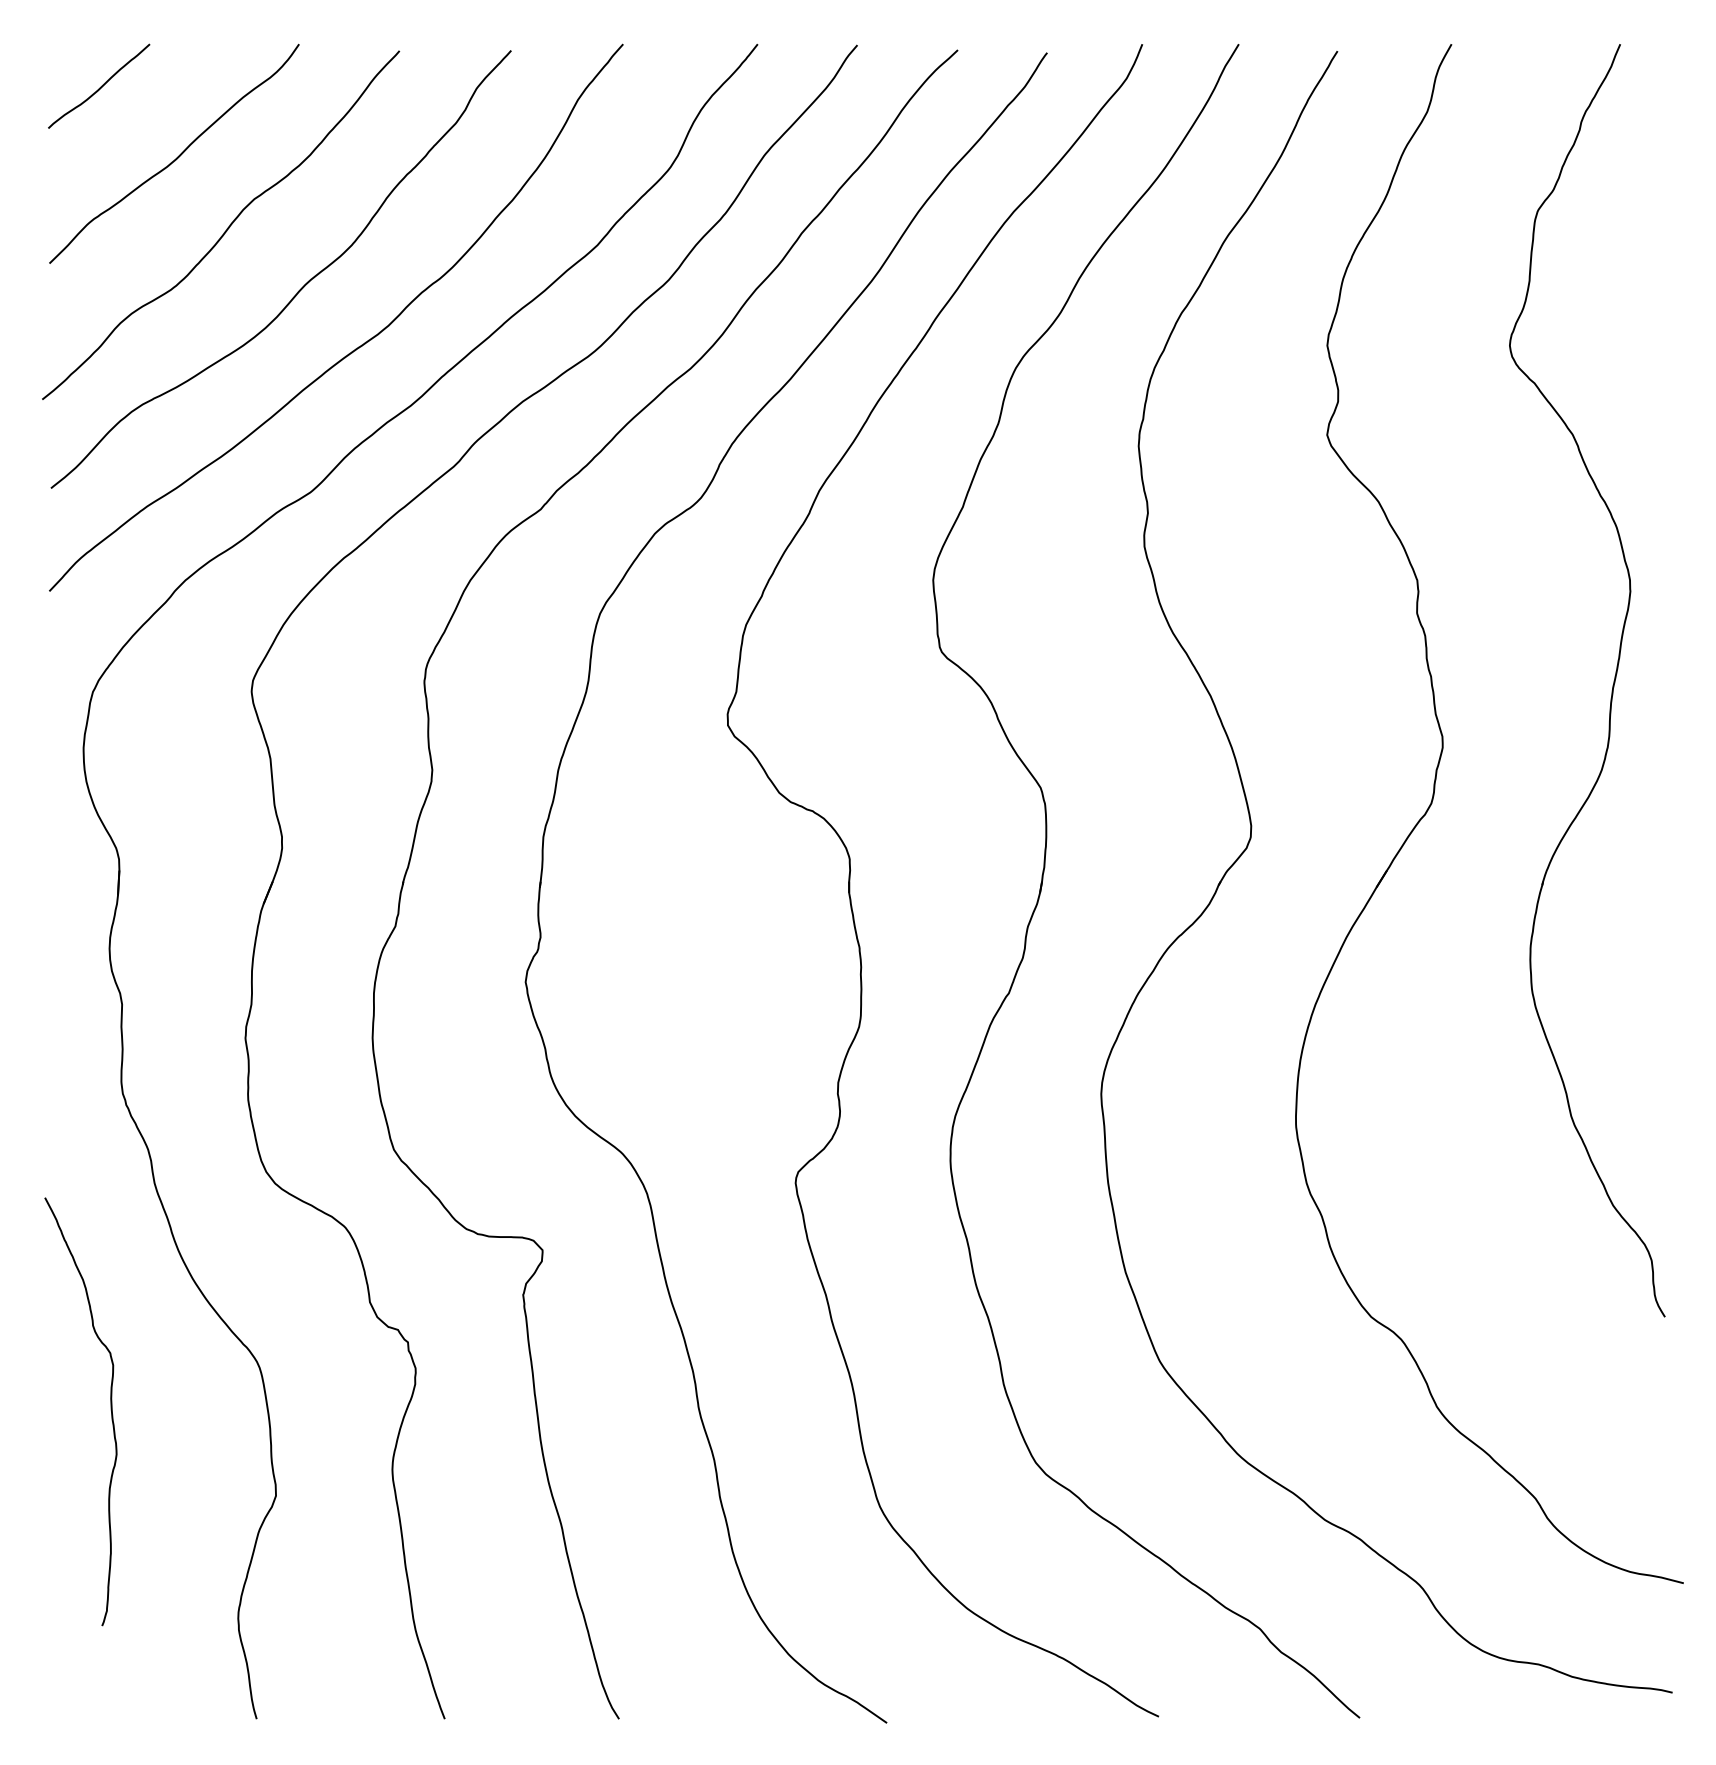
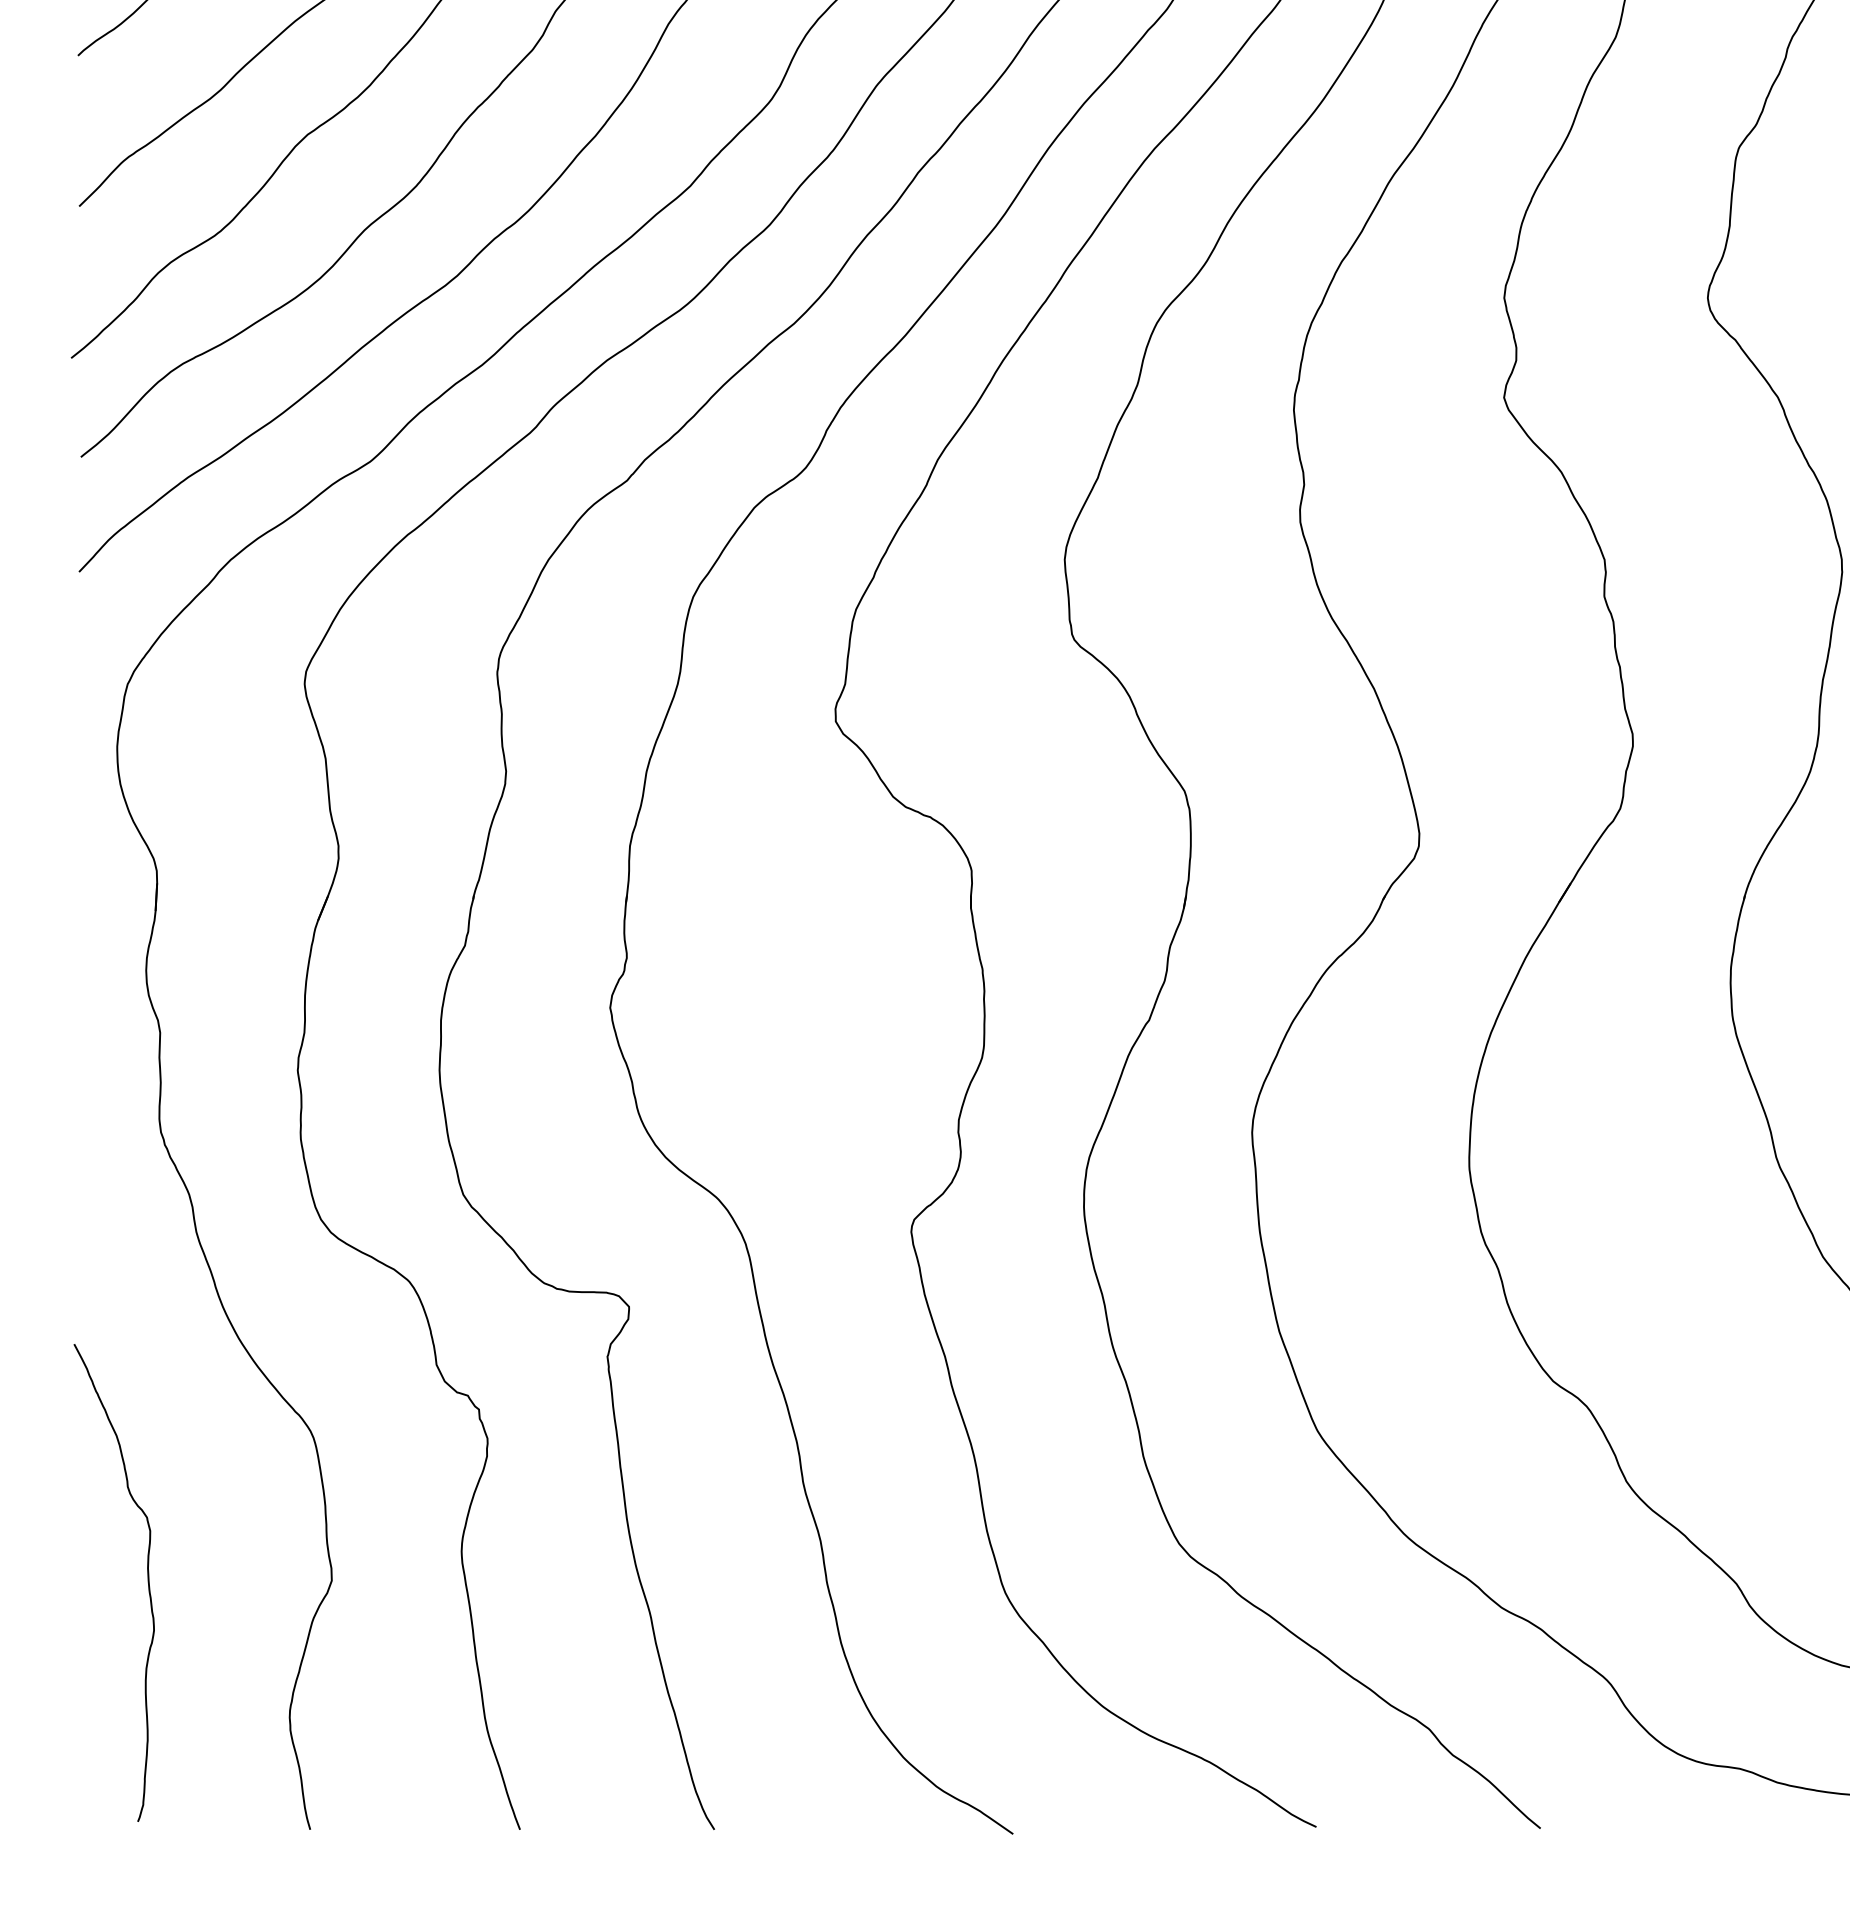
curve: (110, 1410) -> (147, 1581), moved

